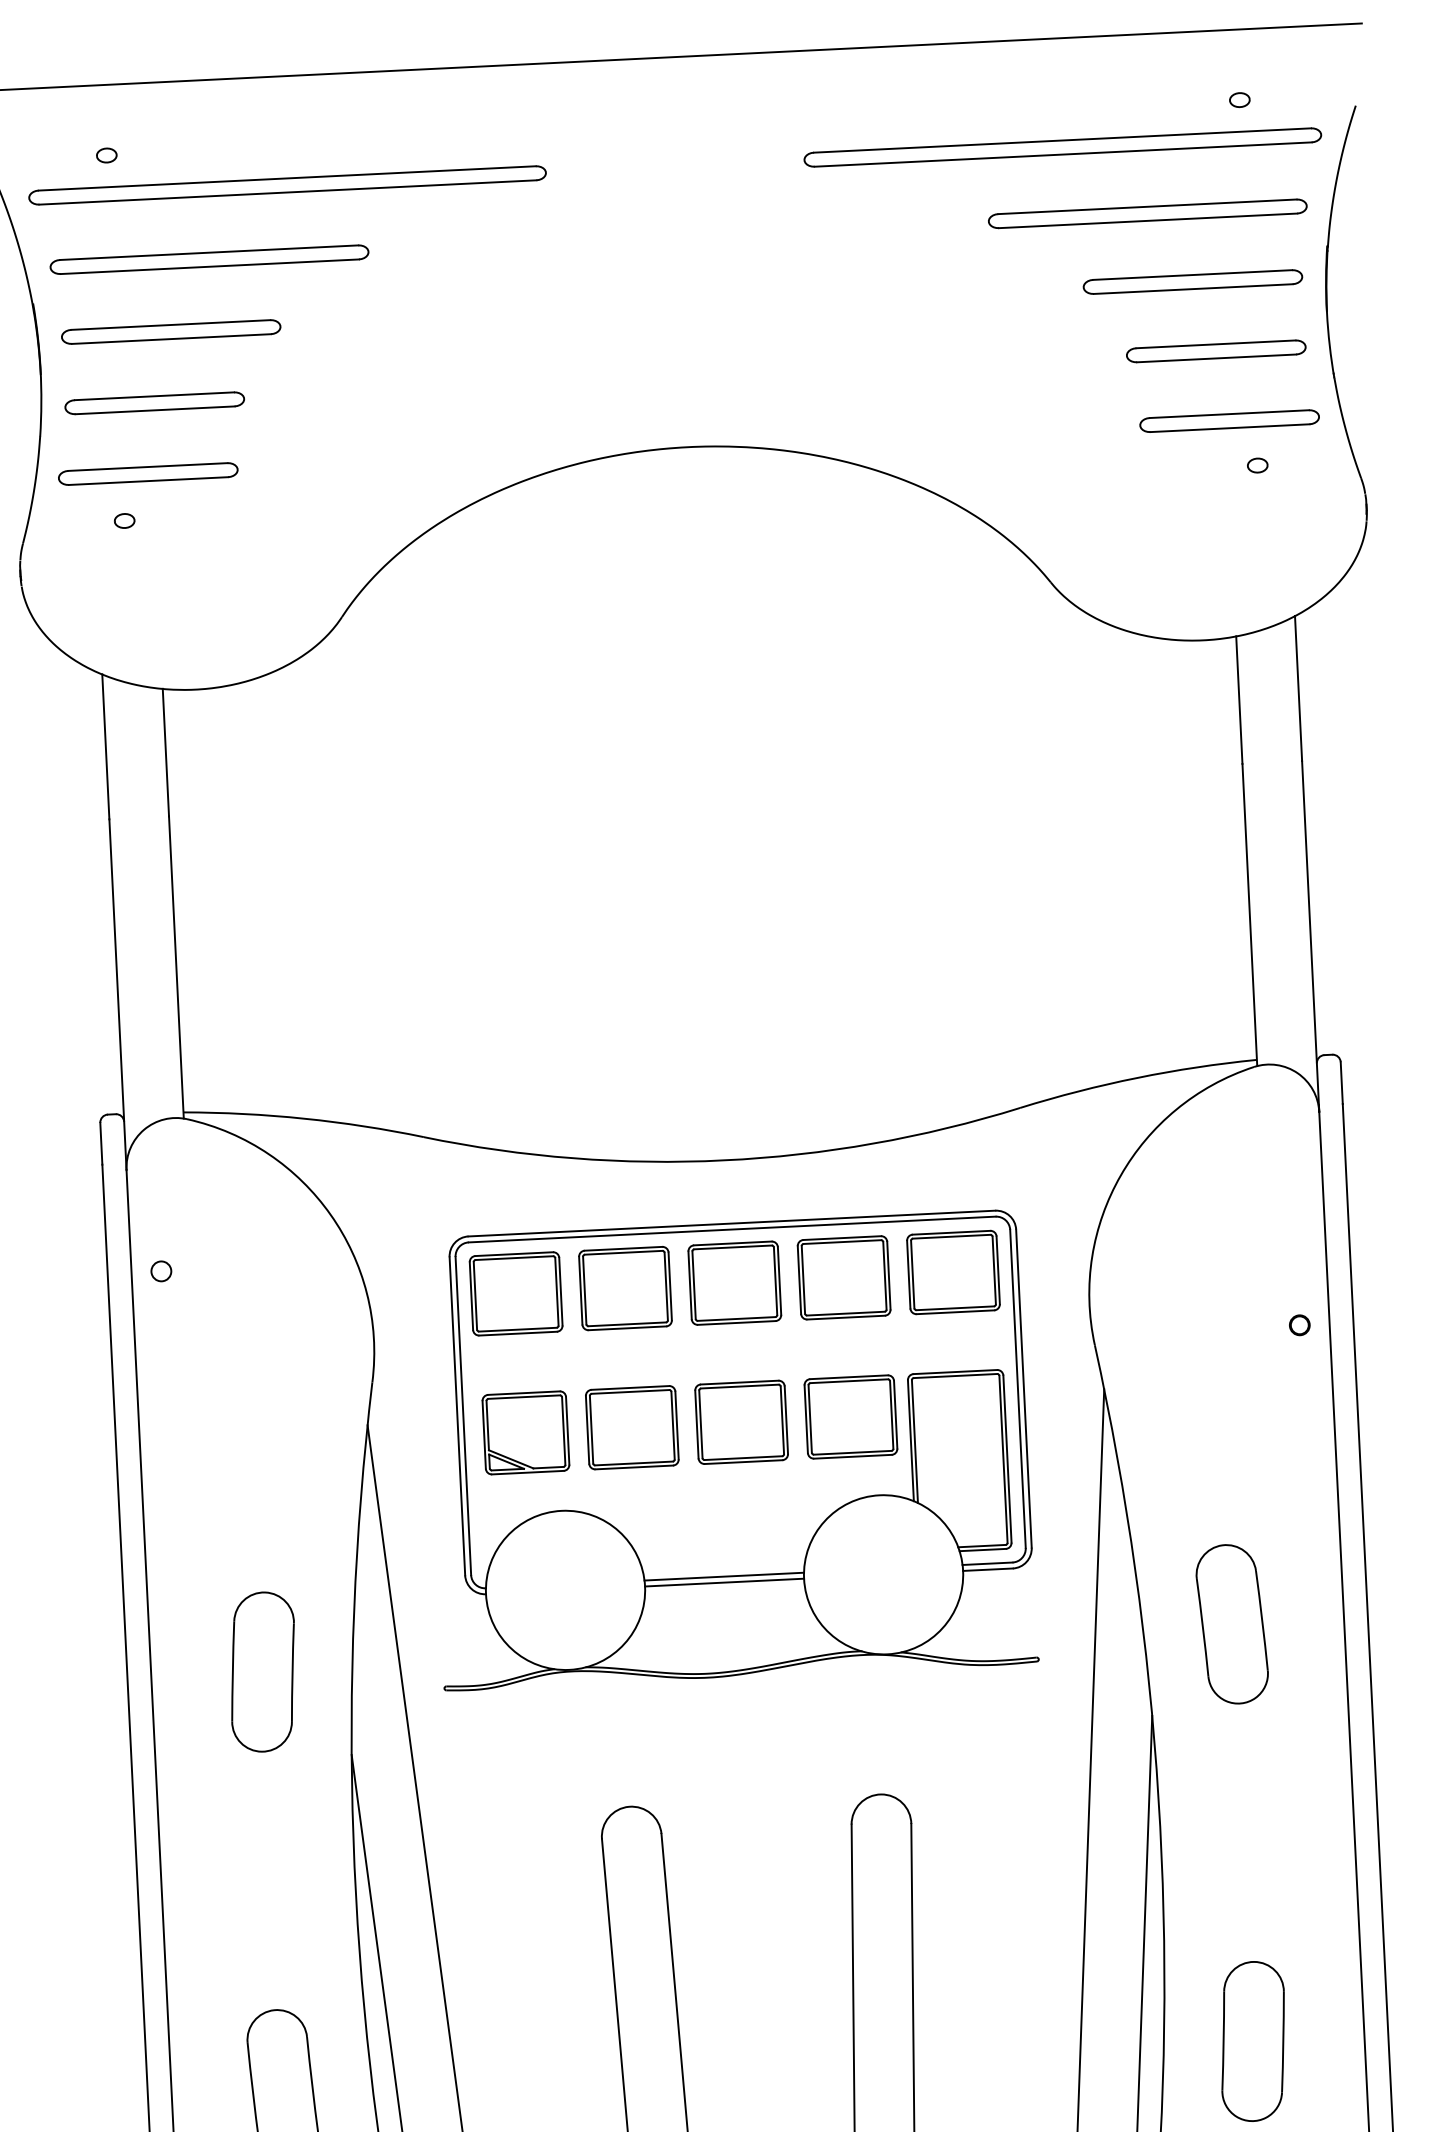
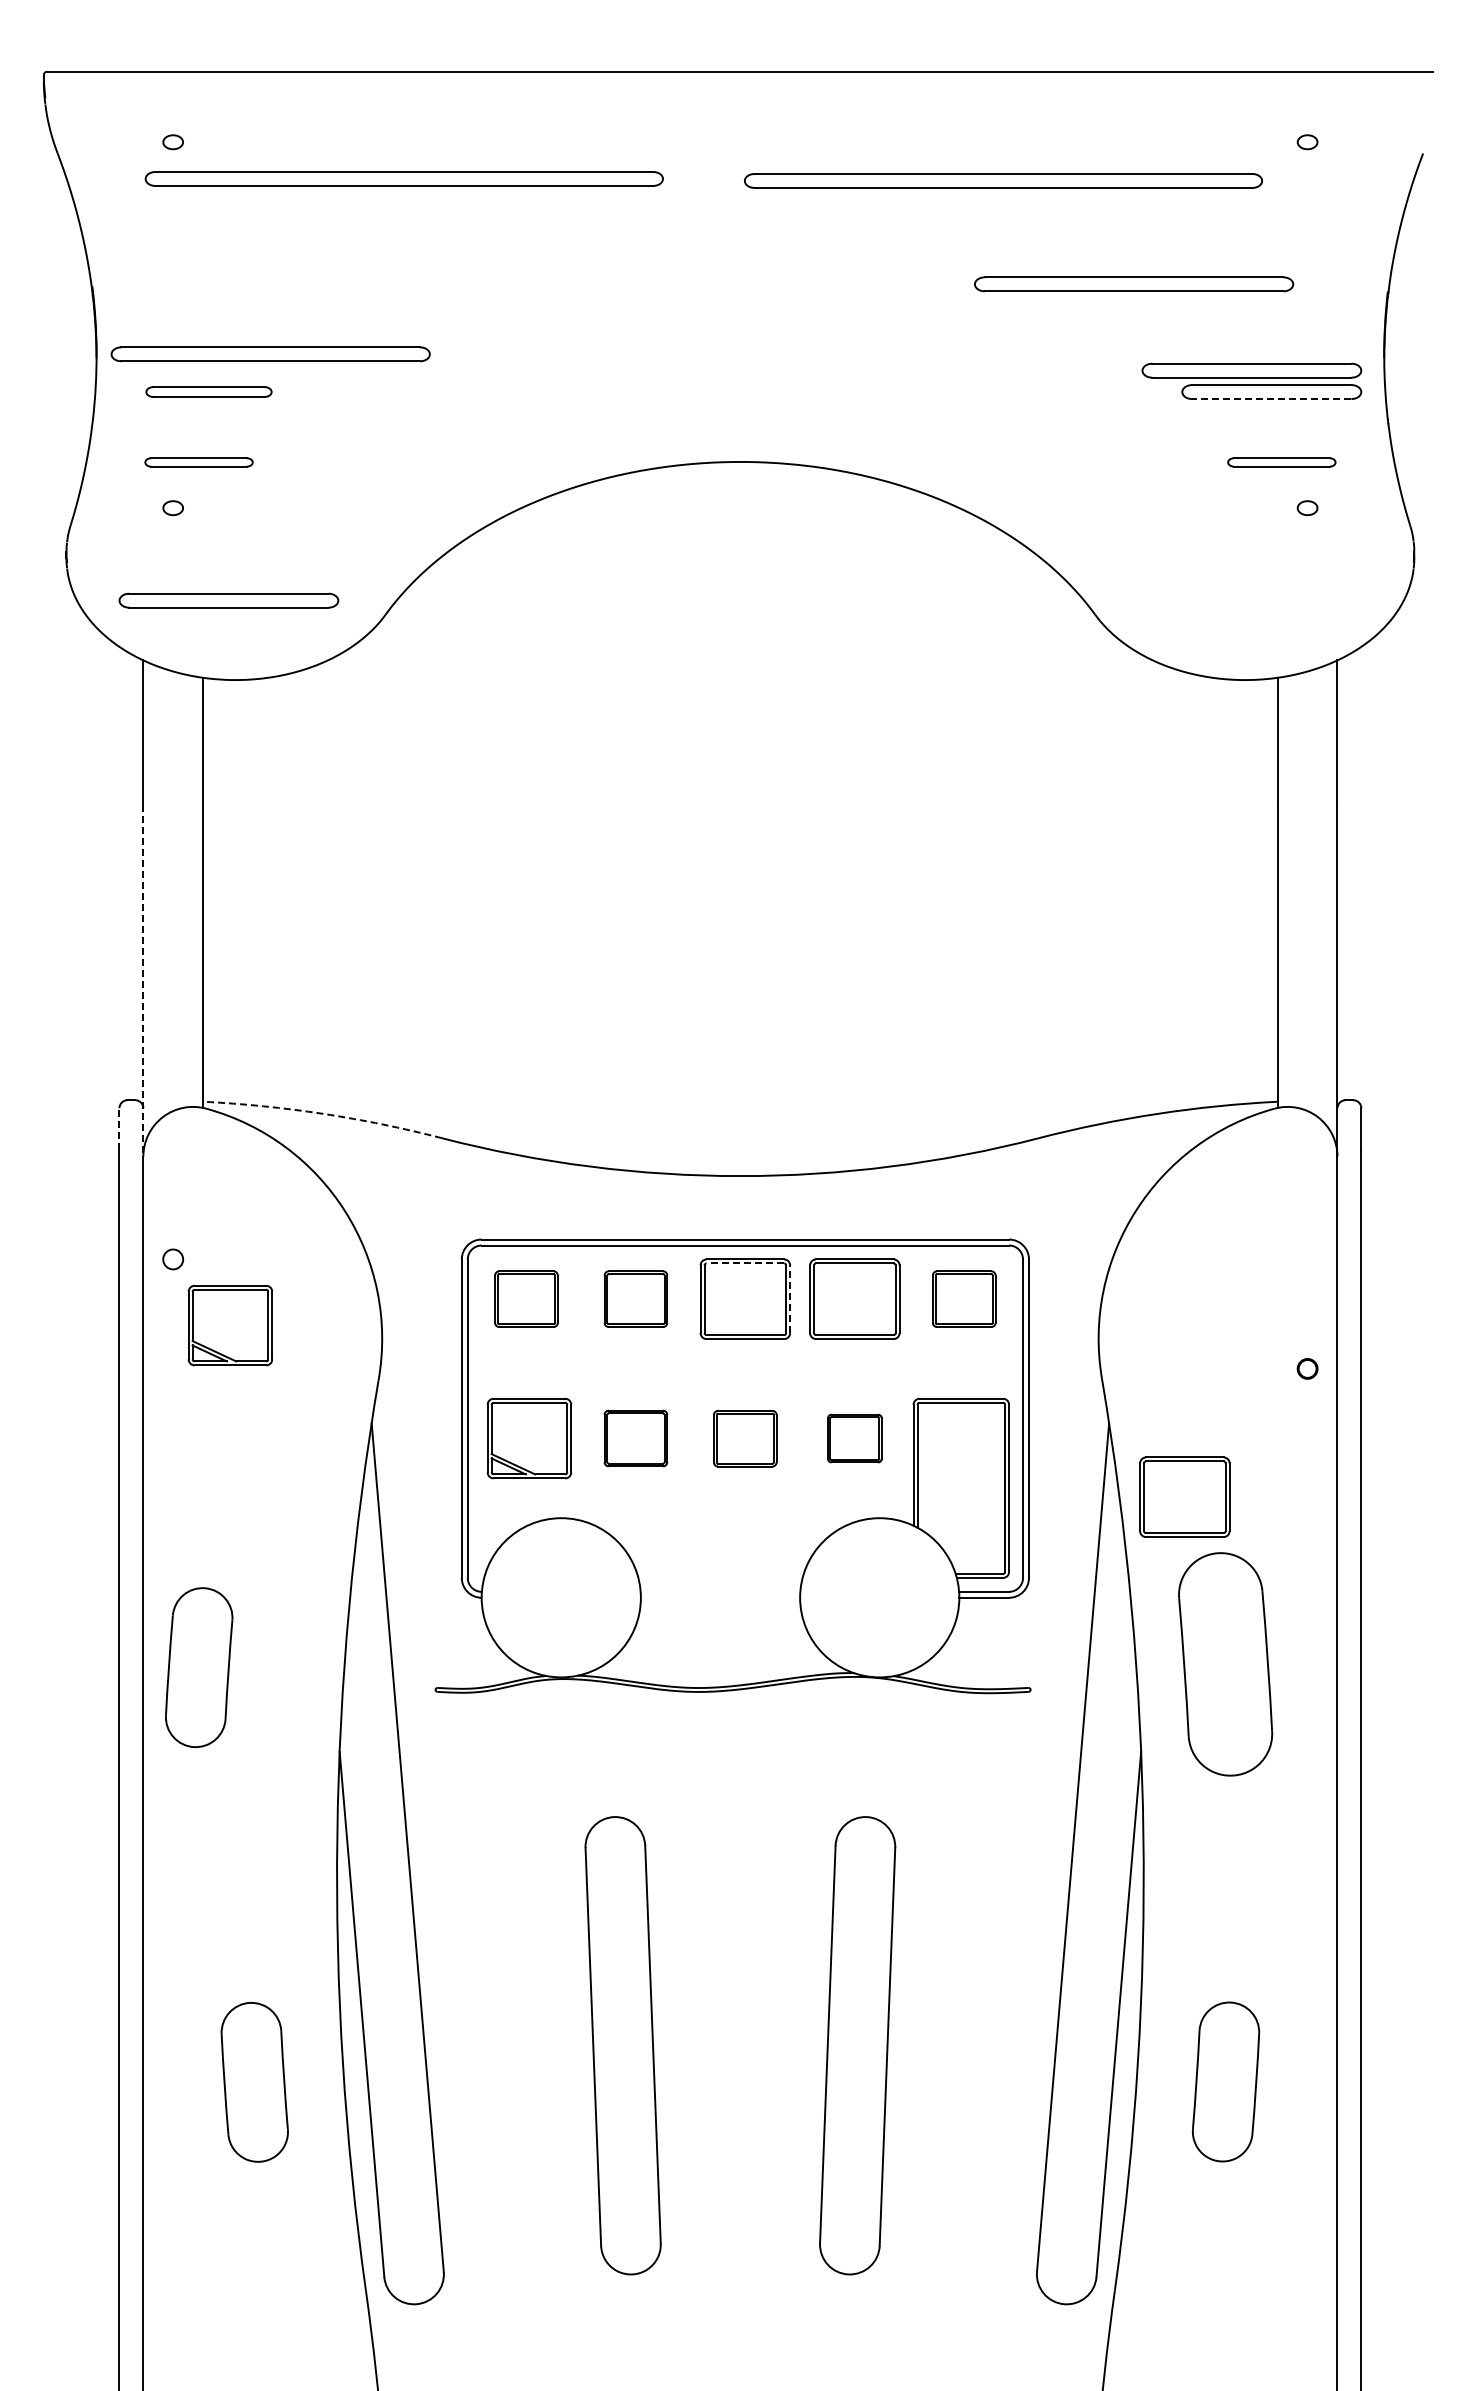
part: (1062, 147) -> (1003, 180), moved
part: (286, 185) -> (403, 178), moved
part: (1148, 213) -> (1134, 284), moved
part: (209, 259) -> (270, 354), moved
part: (1192, 281) -> (1251, 370), moved
part: (170, 331) -> (228, 600), moved
line: (1216, 358) -> (1271, 399), solid -> dashed
part: (154, 402) -> (208, 391), size x0.7
part: (1229, 421) -> (1281, 462), size x0.6
part: (147, 474) -> (198, 462), size x0.6
line: (118, 995) -> (143, 981), solid -> dashed
arc: (304, 1118) -> (323, 1113), solid -> dashed
line: (101, 1144) -> (119, 1129), solid -> dashed
line: (733, 1247) -> (745, 1263), solid -> dashed
part: (952, 1271) -> (963, 1298), size x0.7
line: (779, 1281) -> (790, 1299), solid -> dashed
part: (625, 1287) -> (635, 1298), size x0.7
part: (516, 1293) -> (526, 1298), size x0.7
part: (221, 1334) -> (230, 1325), added
part: (850, 1416) -> (854, 1438), size x0.6
part: (740, 1422) -> (744, 1438), size x0.7
part: (631, 1427) -> (635, 1438), size x0.7
part: (1183, 1458) -> (1184, 1496), added
line: (724, 1576) -> (720, 1591), removed
line: (724, 1582) -> (720, 1597), removed
part: (1232, 1623) -> (1225, 1663), size x1.4
part: (263, 1671) -> (199, 1667), moved

